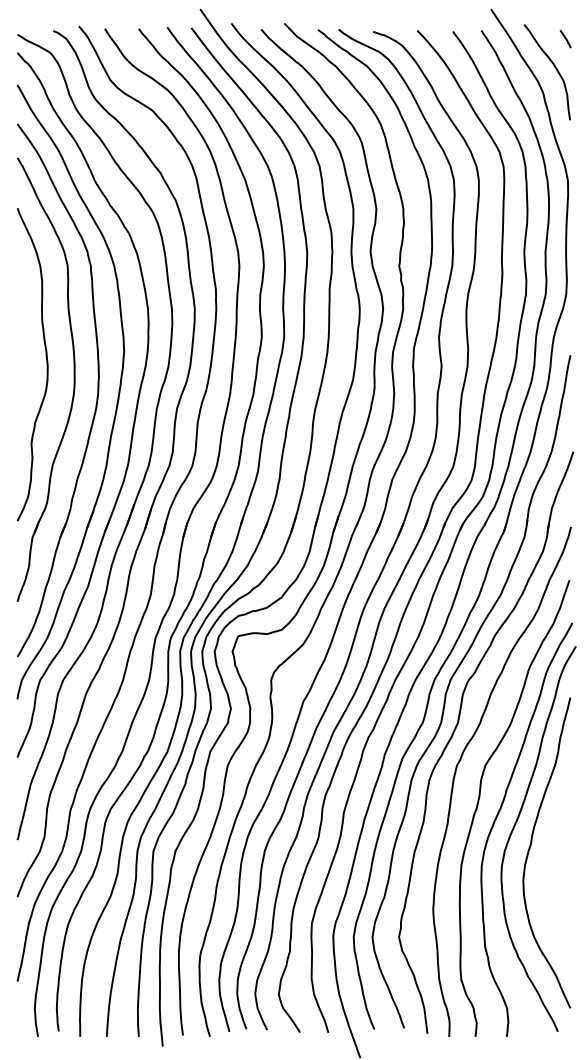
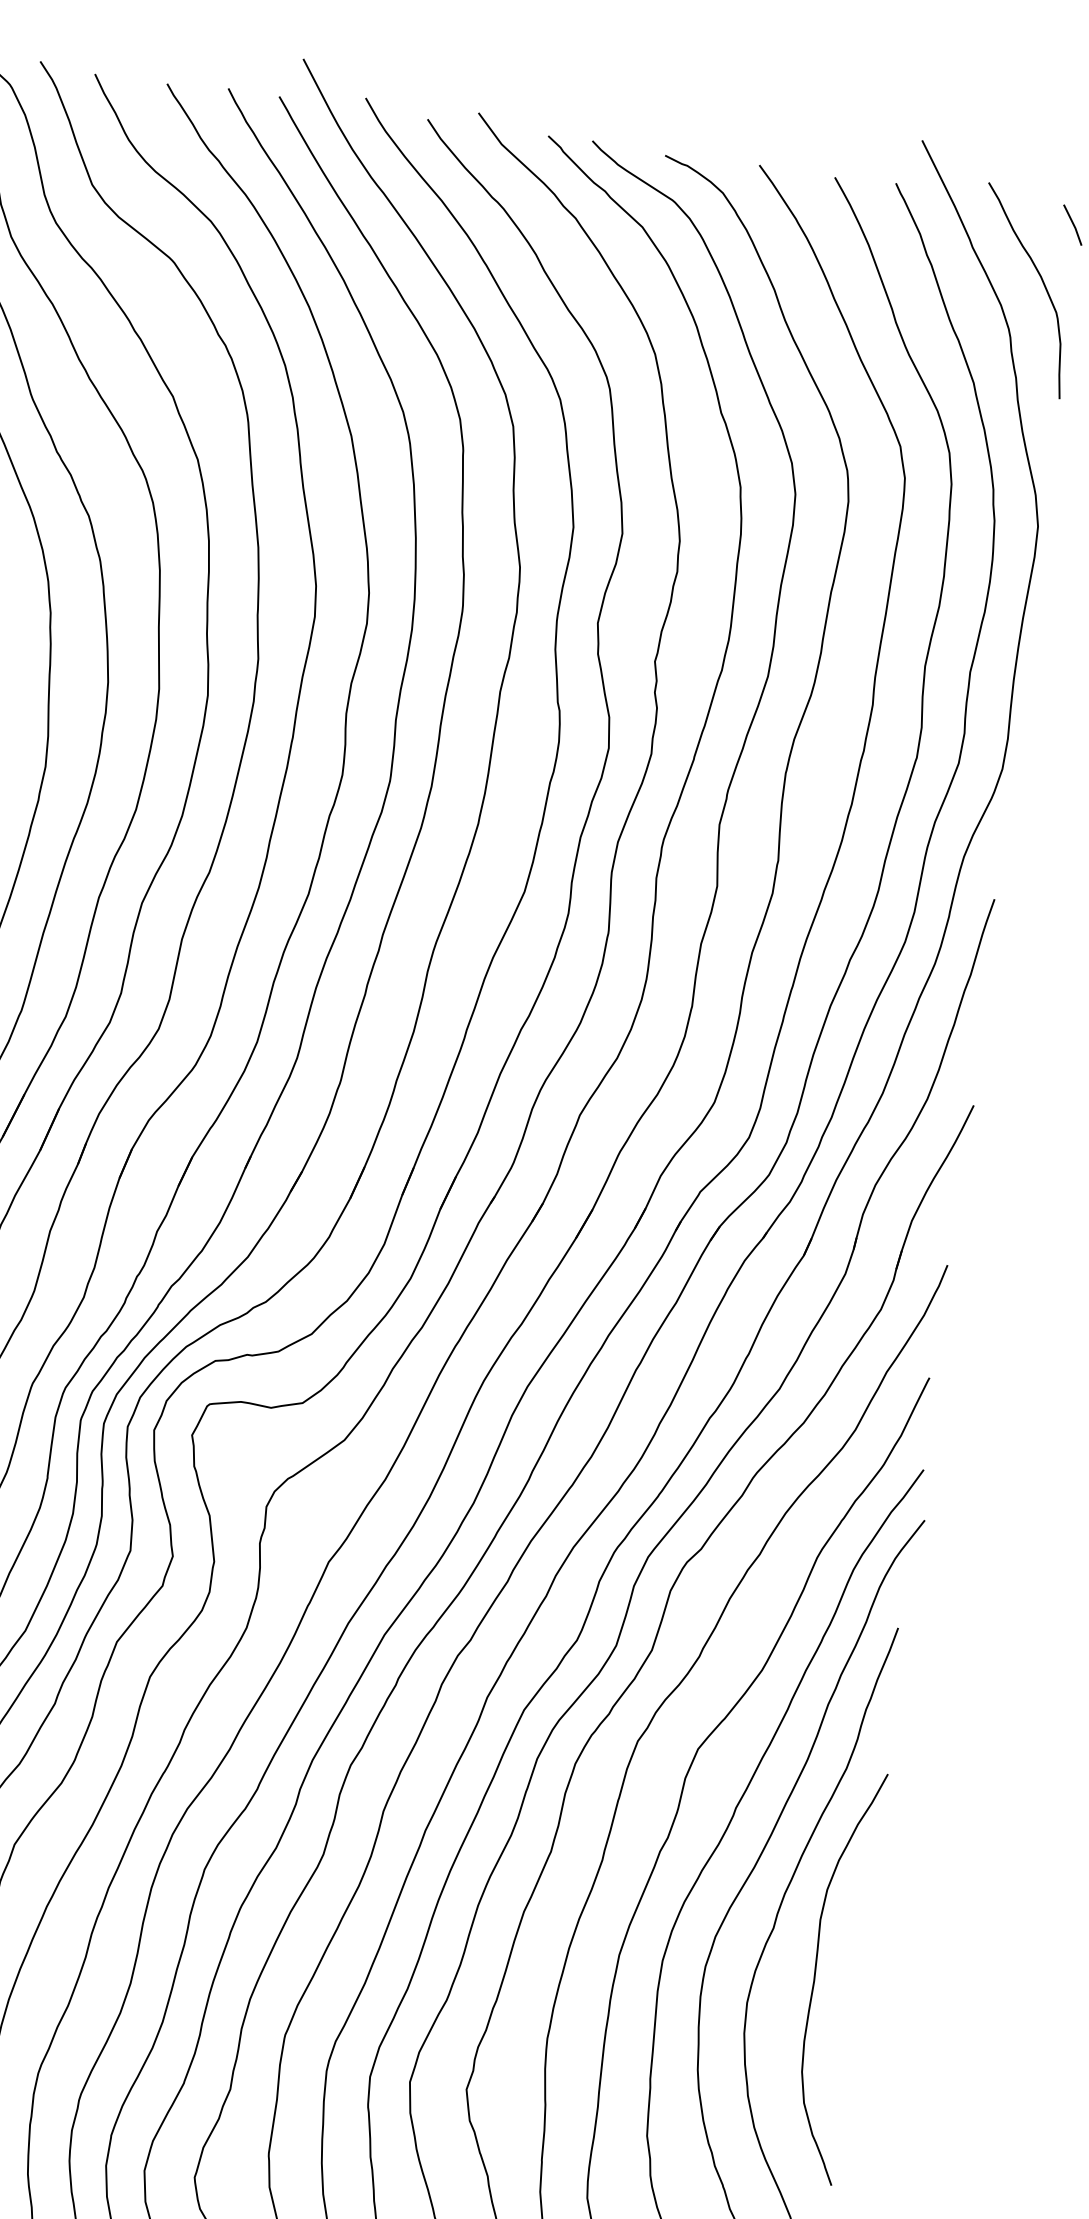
curve: (553, 862) -> (816, 1974), added

